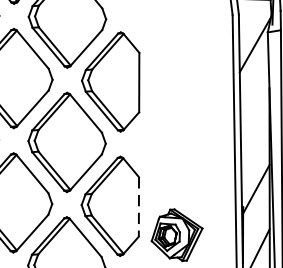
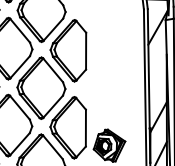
line: (138, 207) -> (85, 128), dashed -> solid

